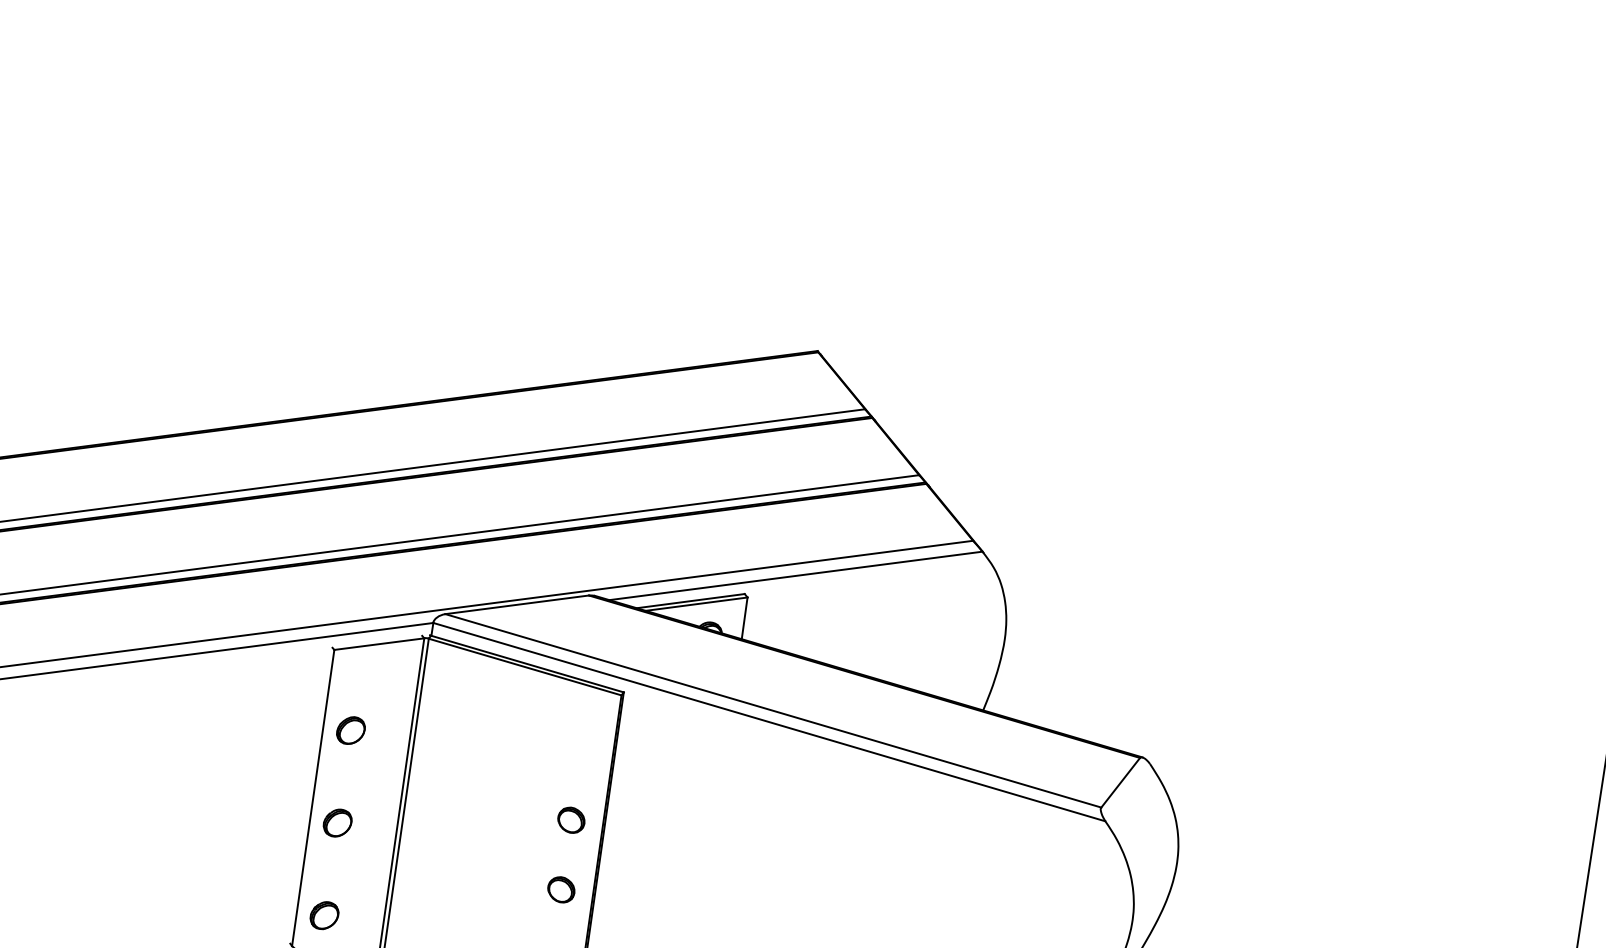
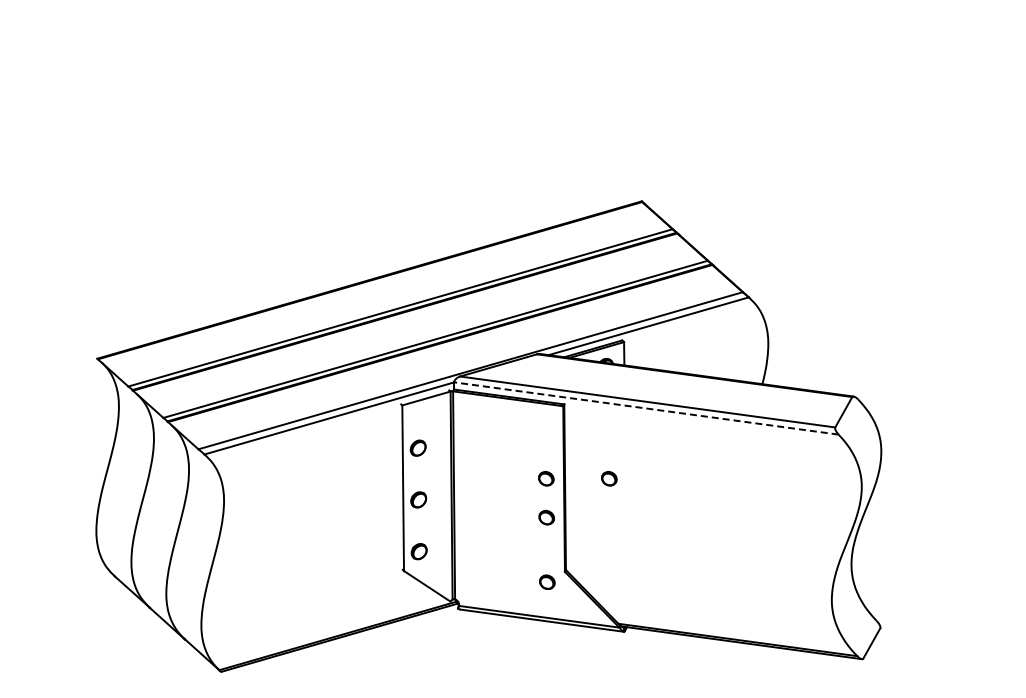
line: (769, 722) -> (646, 408), solid -> dashed
part: (684, 837) -> (609, 478), added

